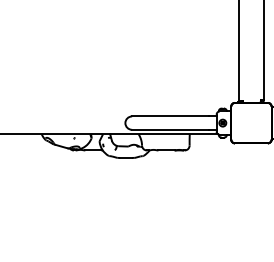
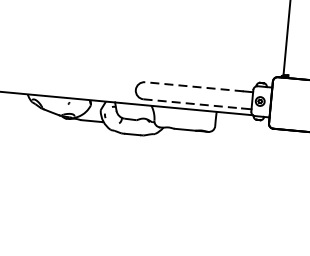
line: (170, 116) -> (194, 86), solid -> dashed
line: (170, 129) -> (192, 103), solid -> dashed

